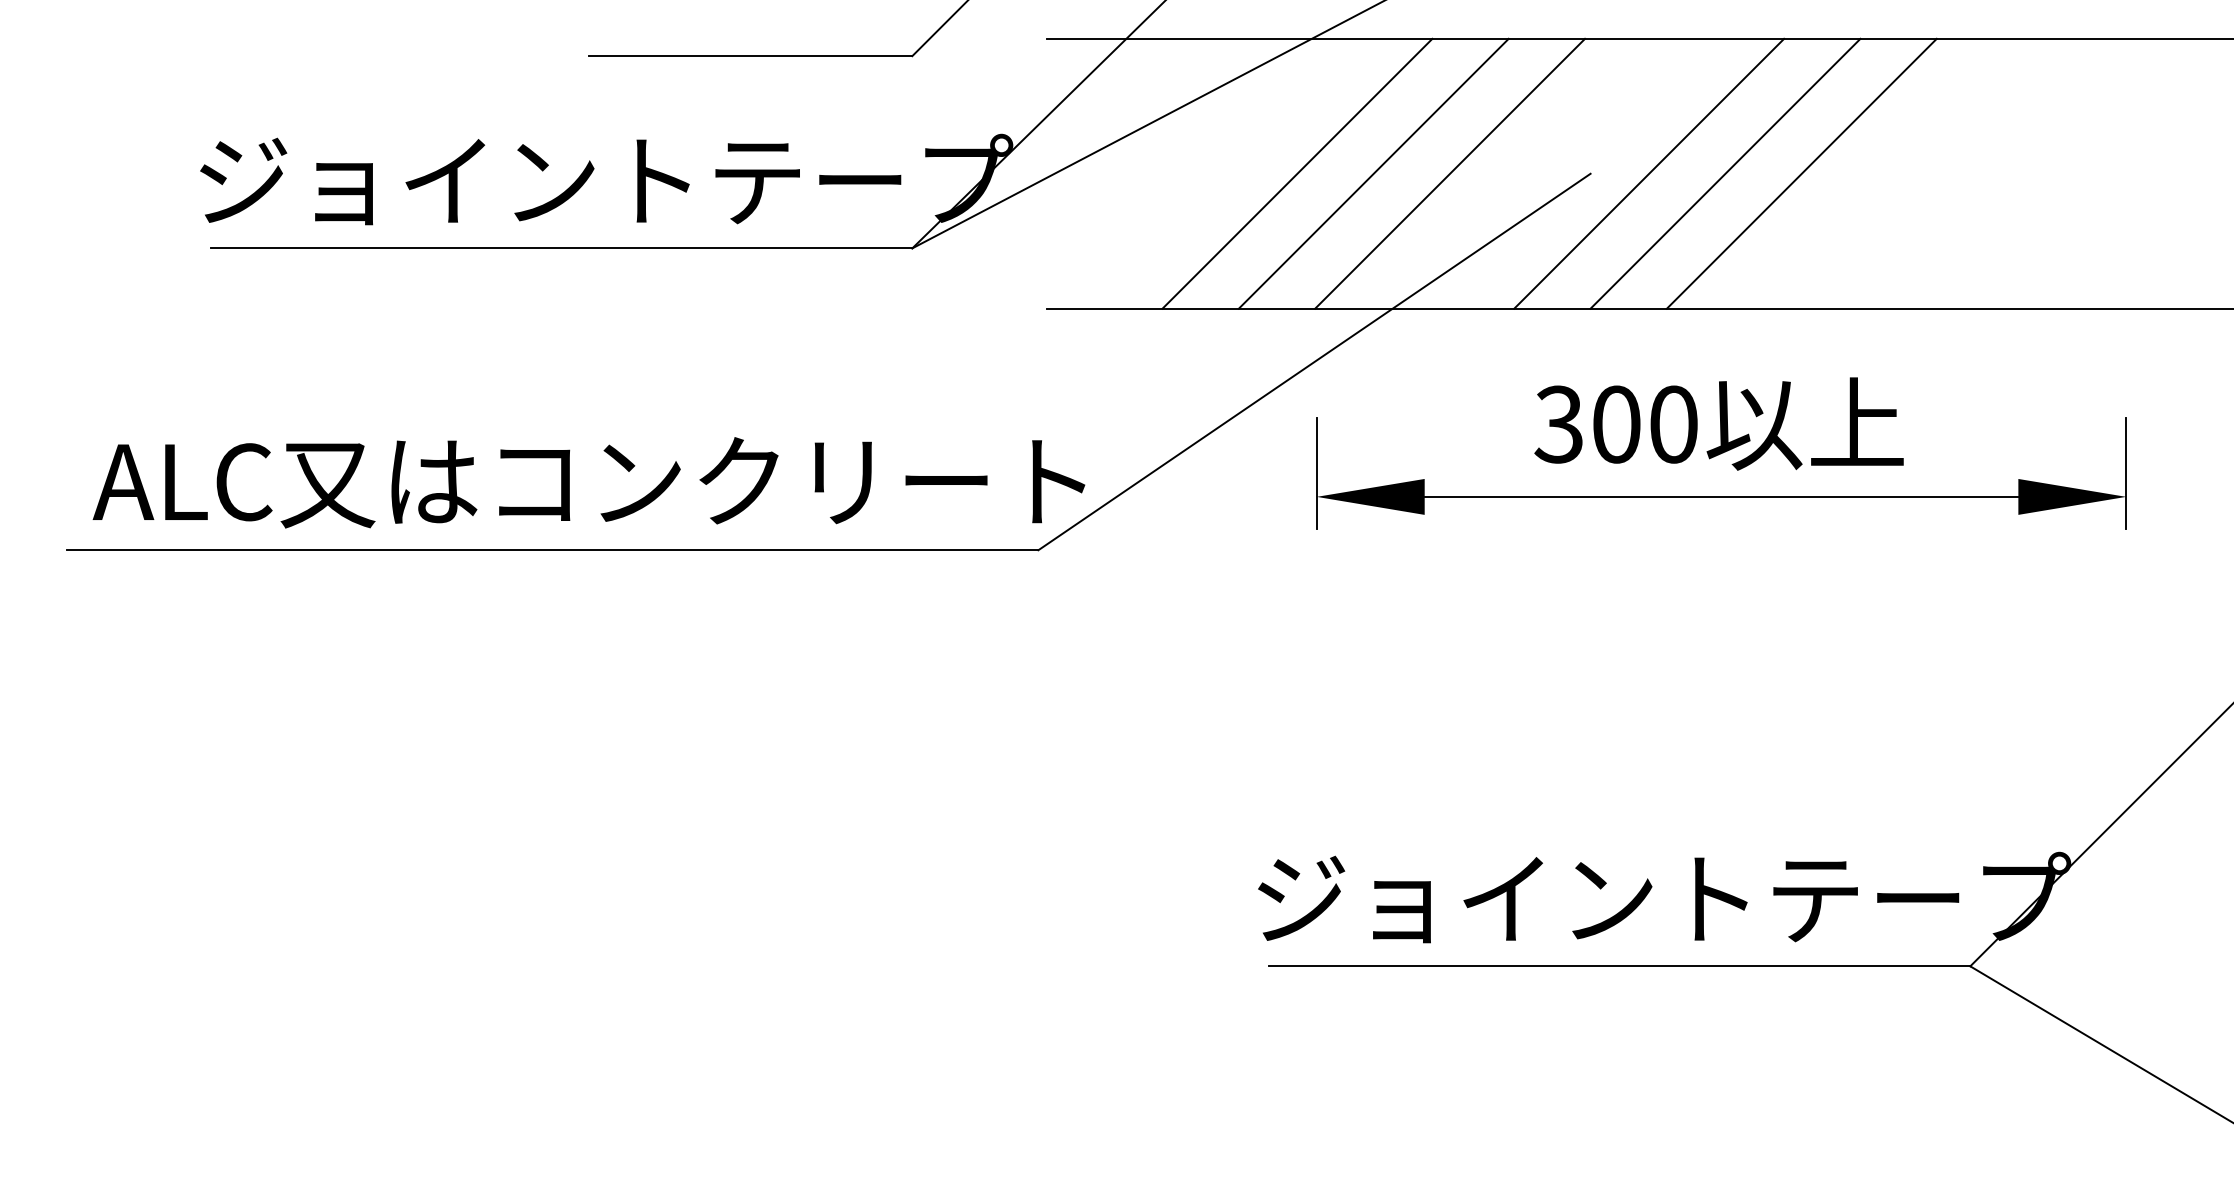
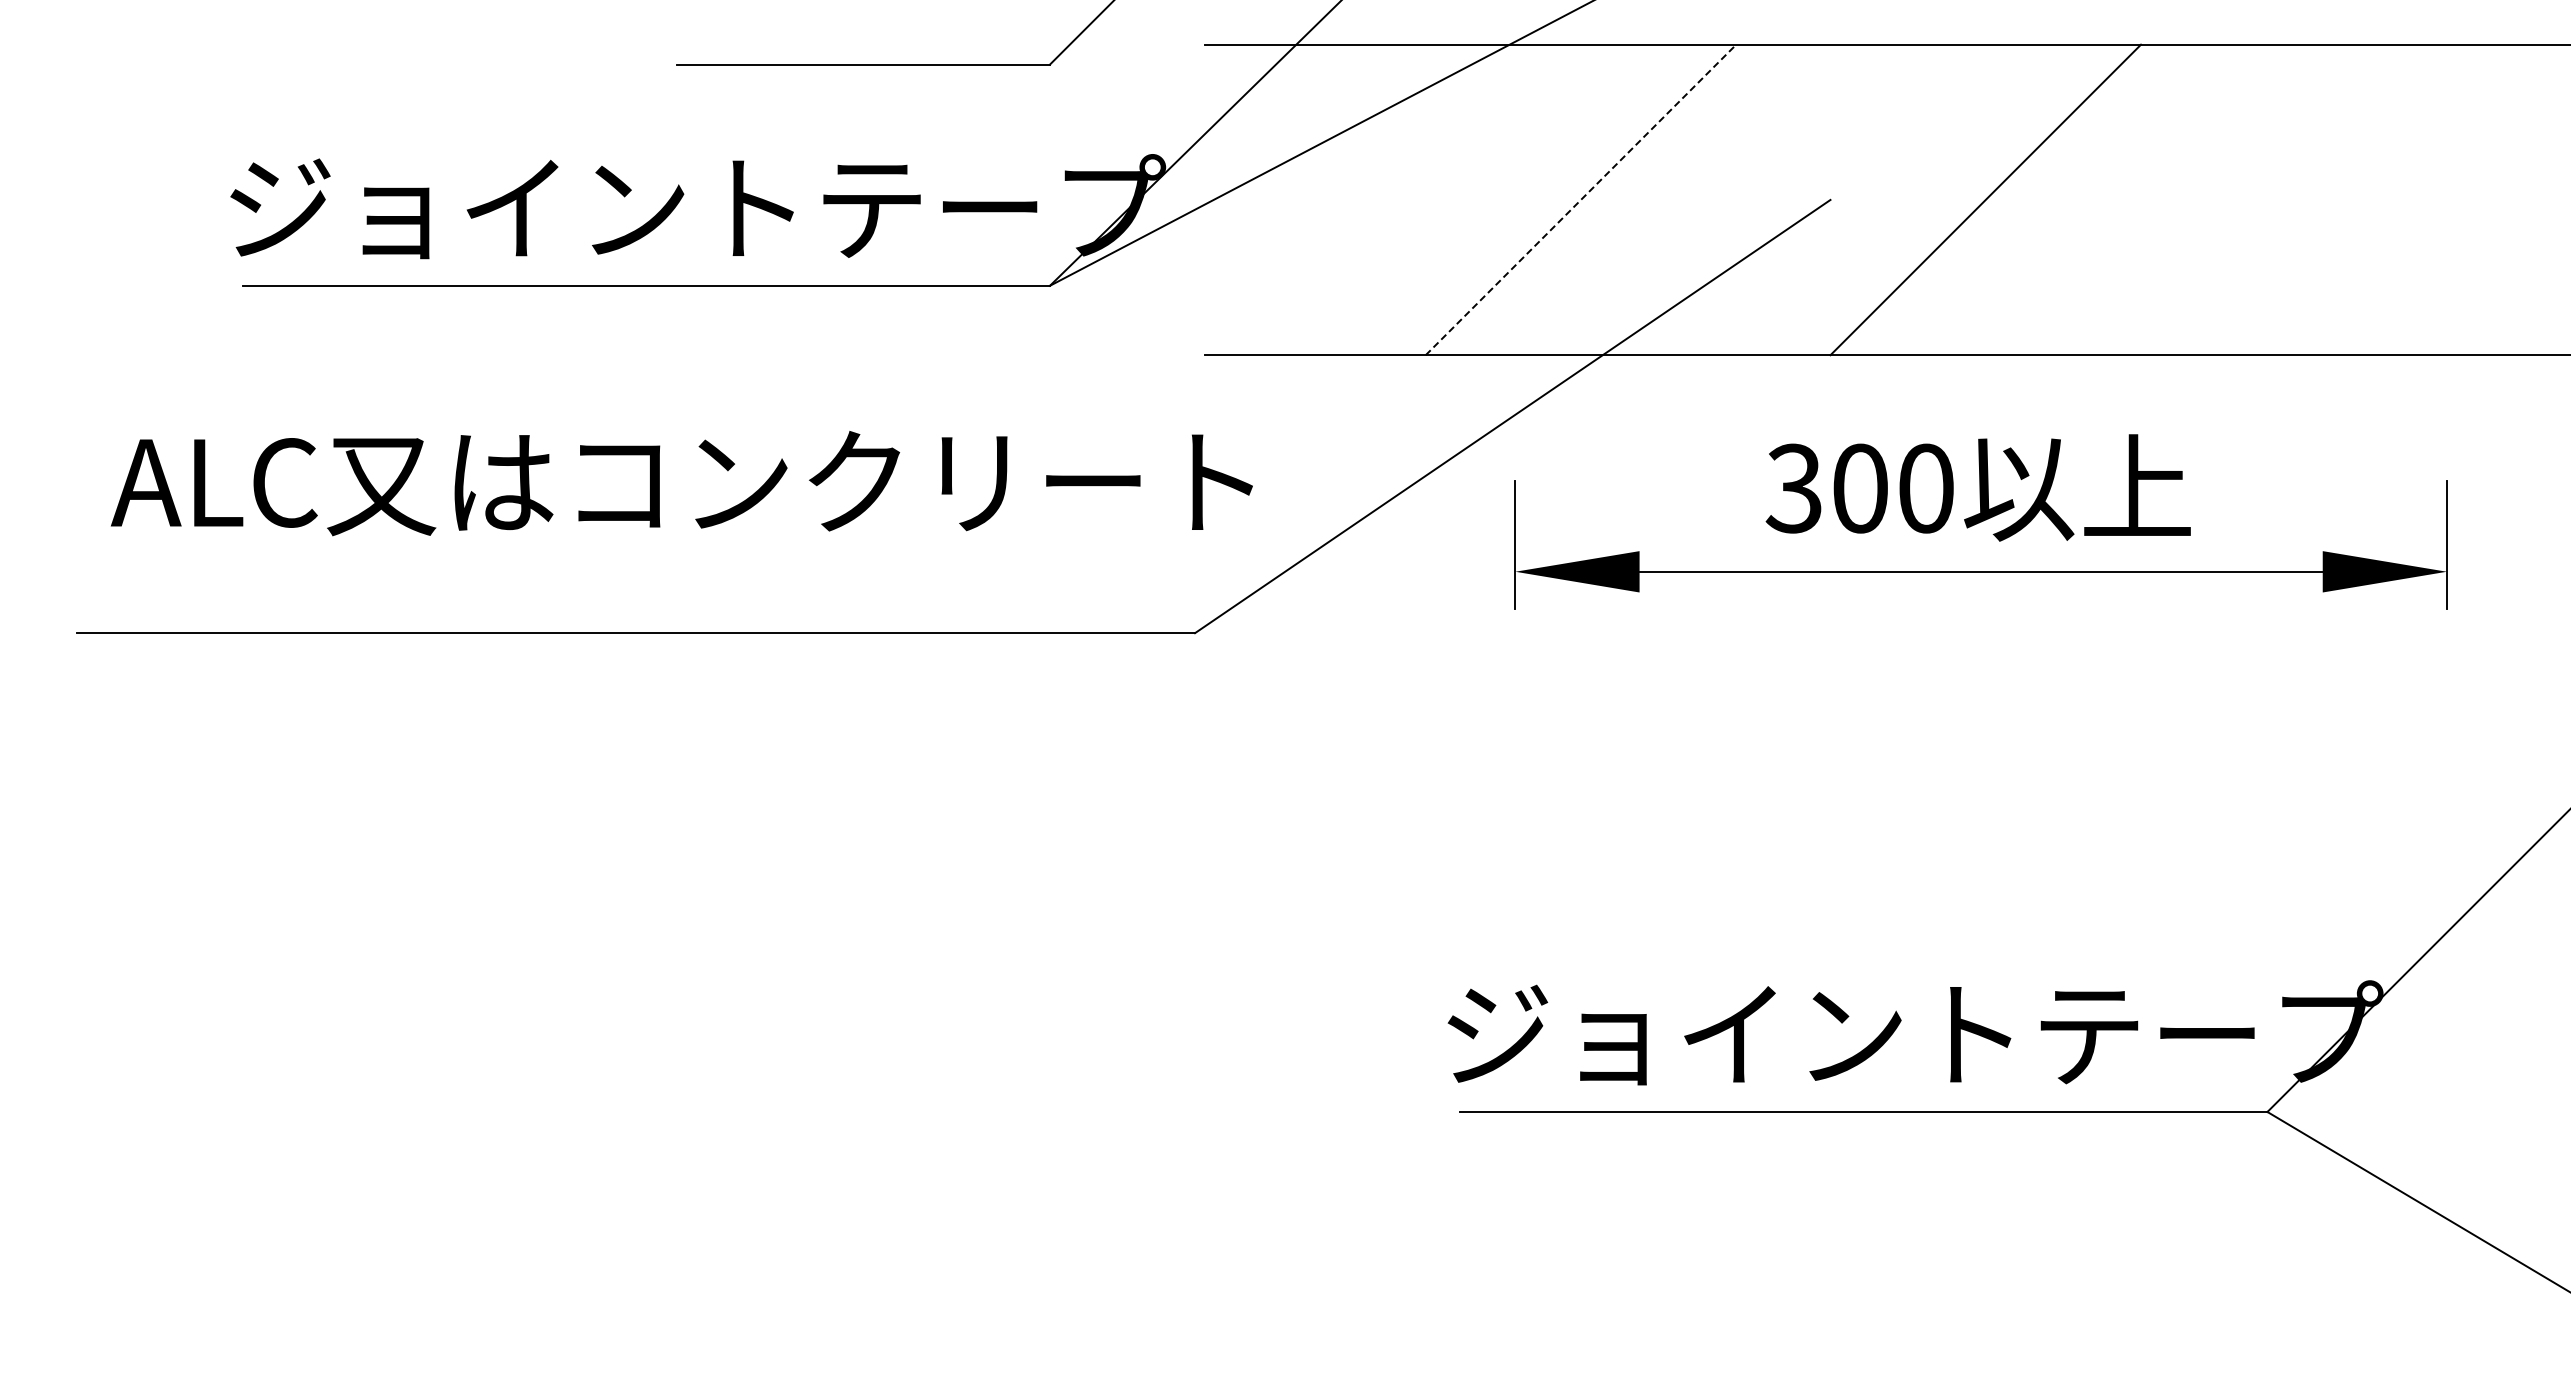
line: (1296, 173) -> (1492, 199), removed
line: (1373, 173) -> (1580, 199), solid -> dashed
line: (1449, 173) -> (1668, 199), removed
line: (1648, 173) -> (1897, 199), removed
line: (1801, 173) -> (2073, 199), removed
text: (588, 482) -> (681, 483), moved

